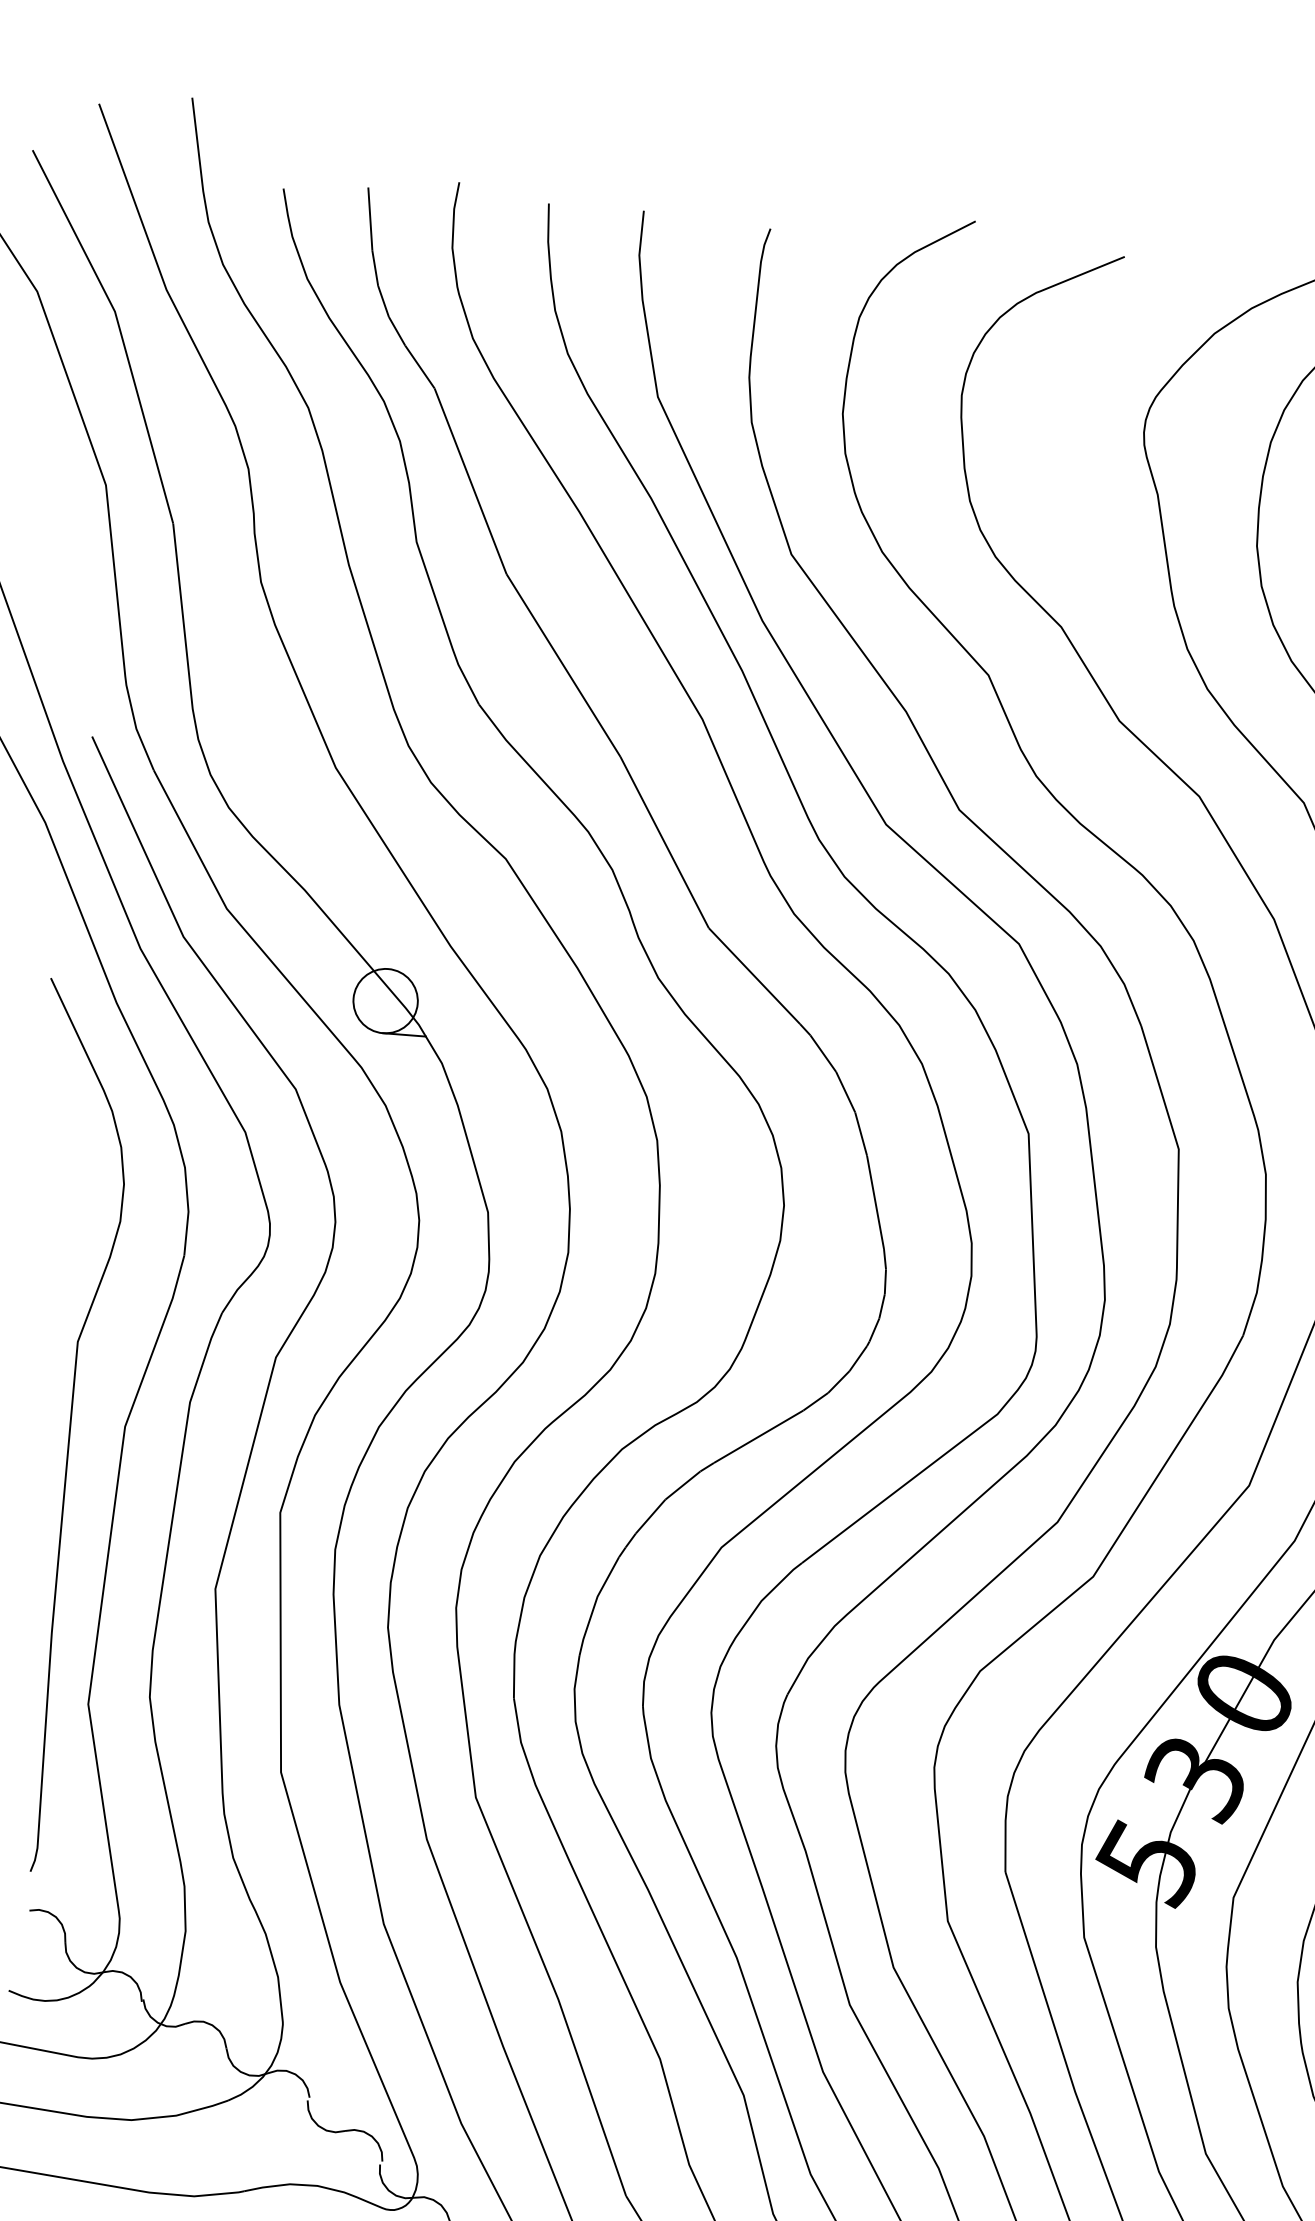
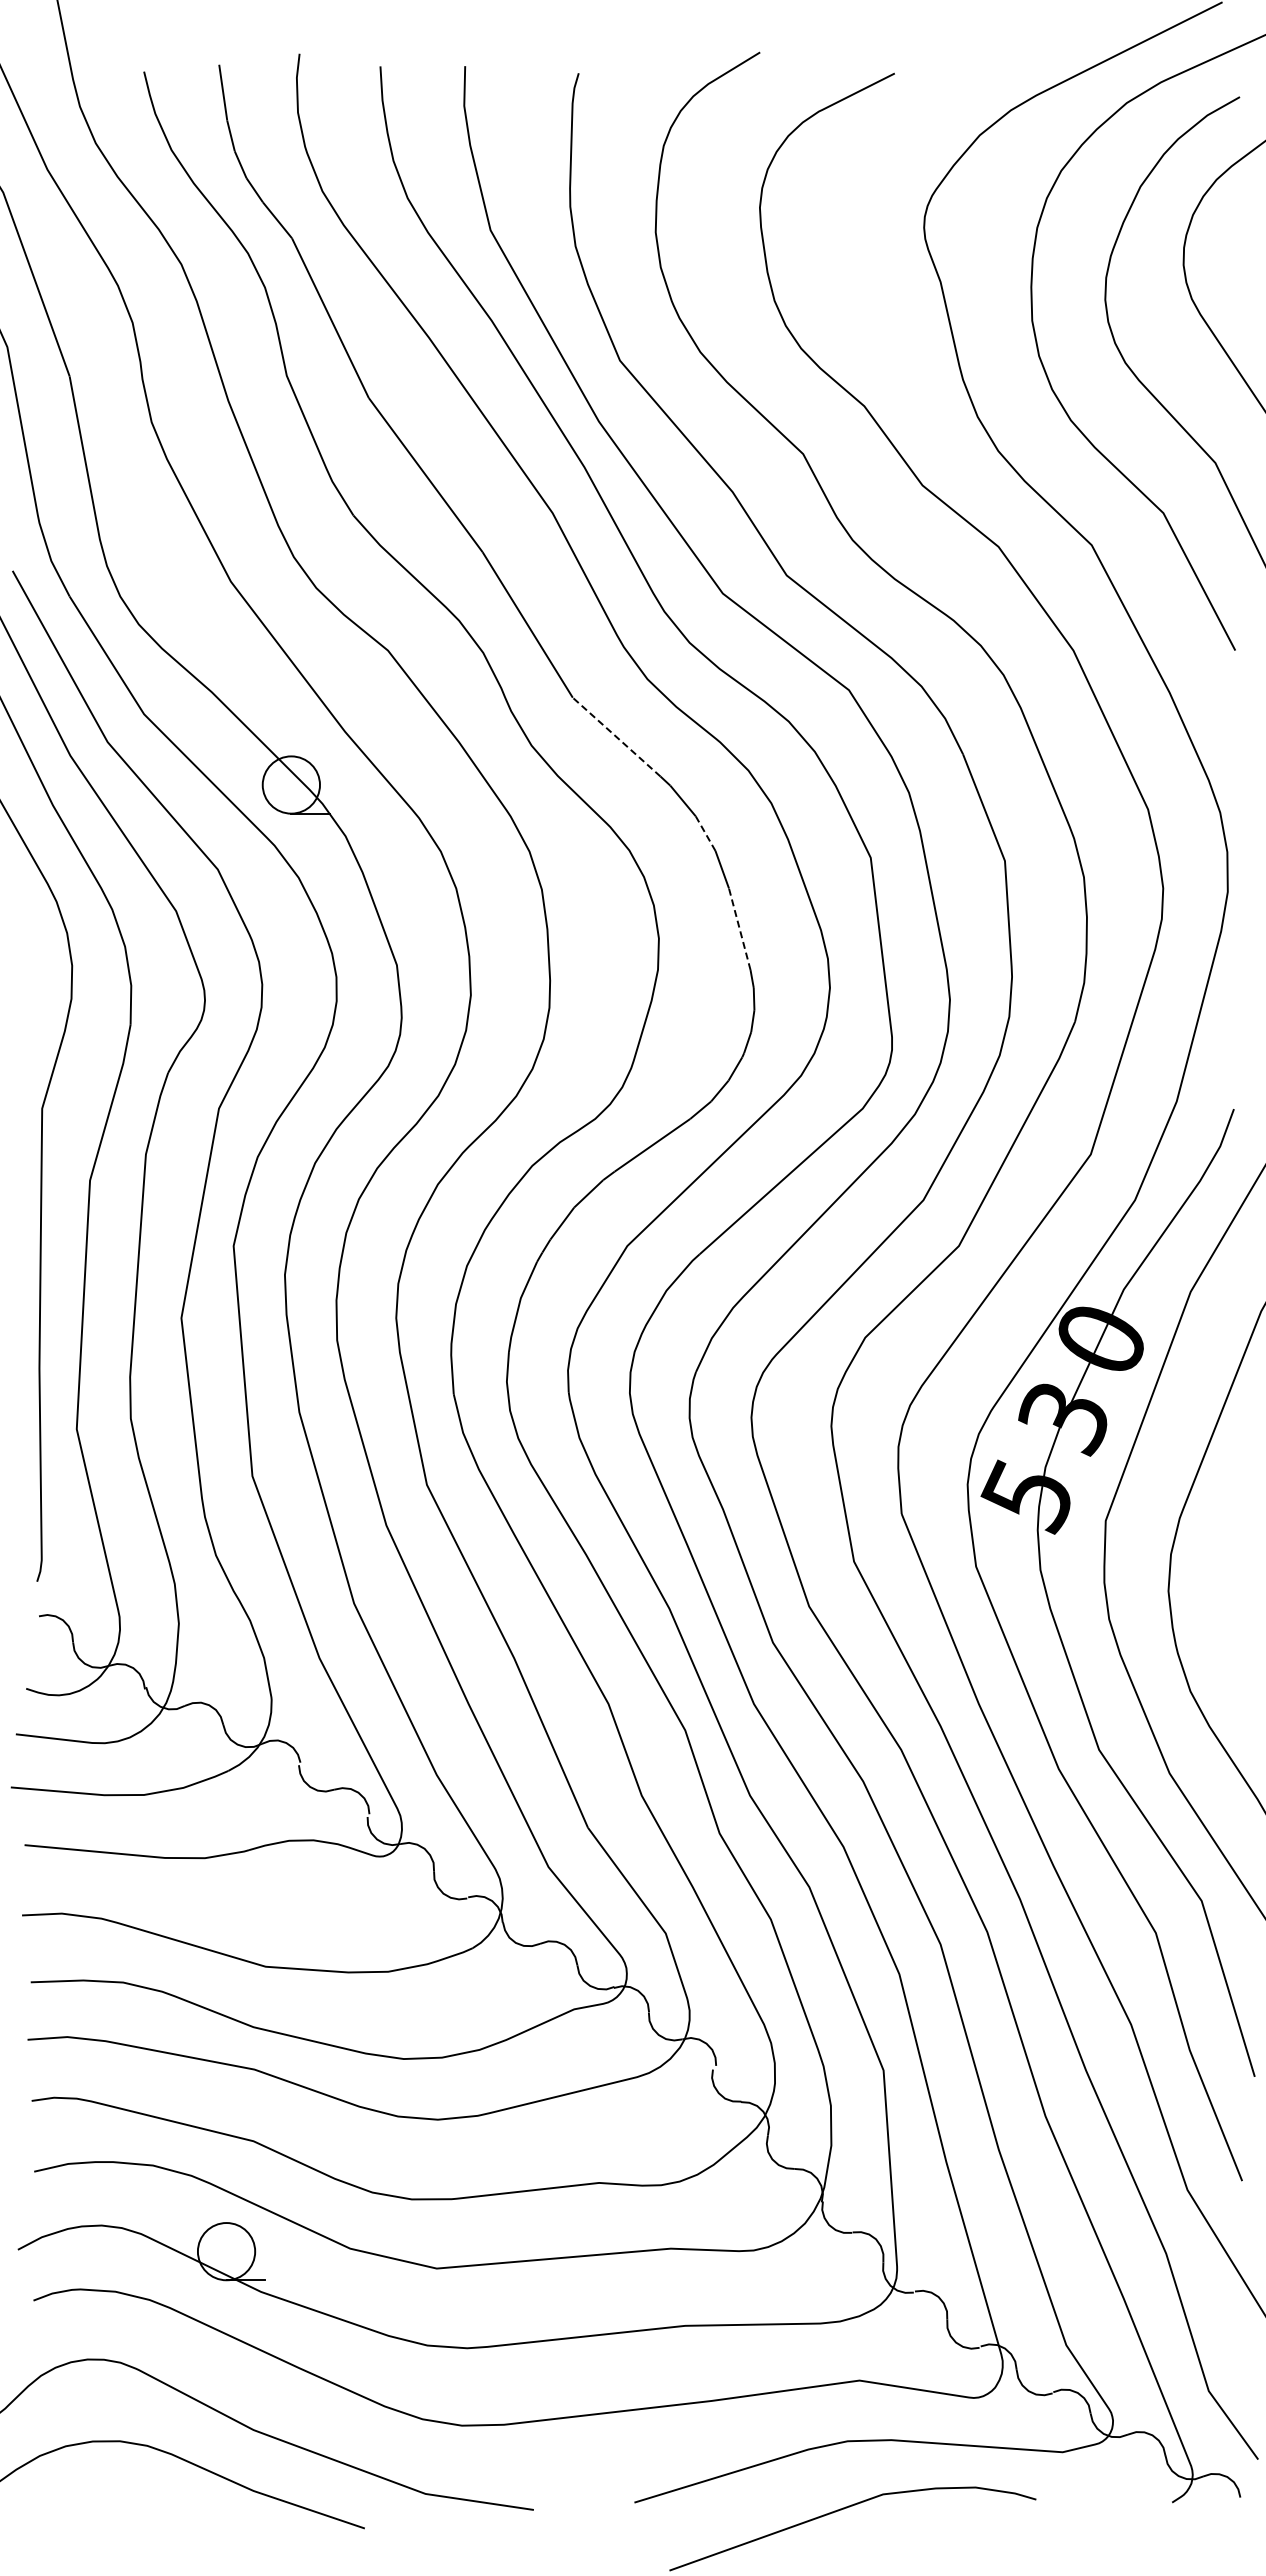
line: (754, 976) -> (616, 737), solid -> dashed
line: (845, 1091) -> (705, 833), solid -> dashed
line: (875, 1201) -> (739, 928), solid -> dashed

